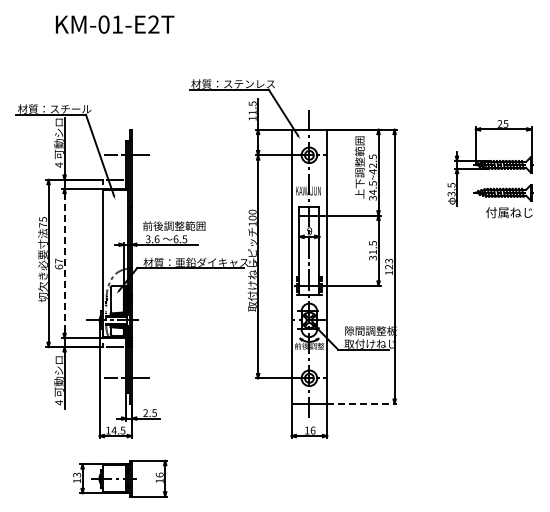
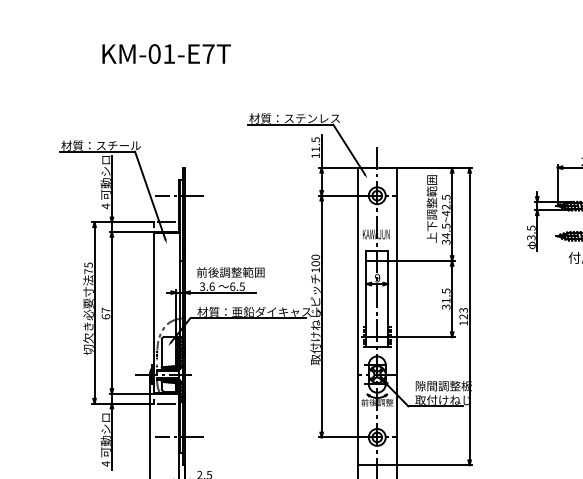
text: (153, 24) -> (208, 53), KM-01-E2T -> KM-01-E7T
line: (64, 263) -> (111, 312), dashed -> solid
line: (362, 403) -> (434, 464), dashed -> solid

